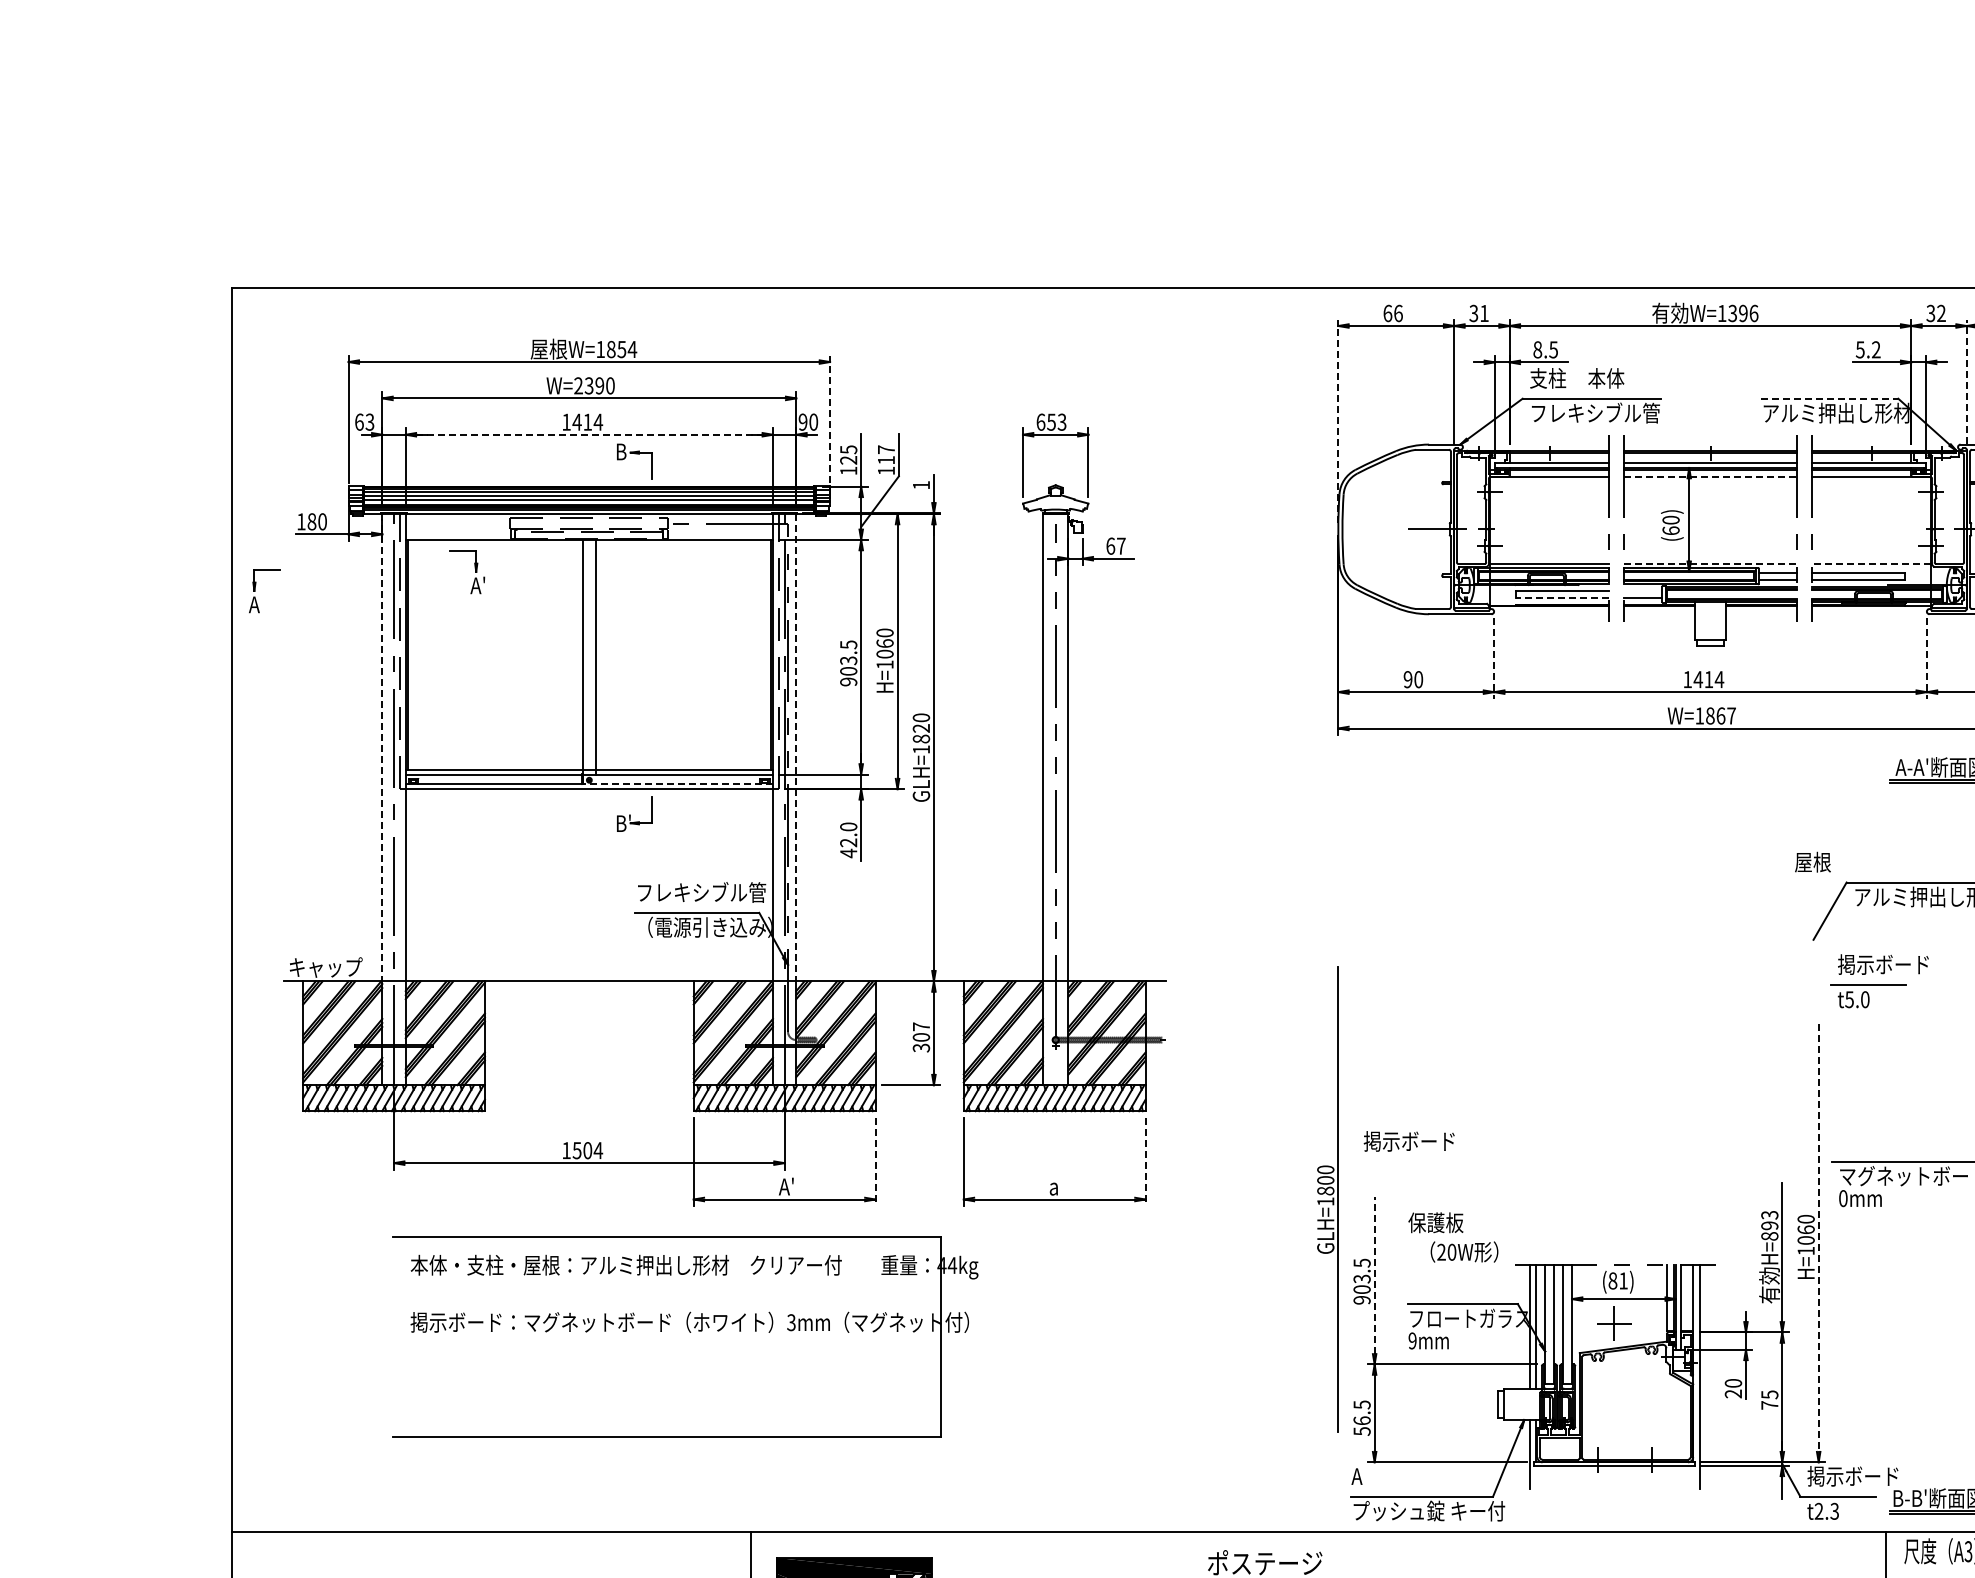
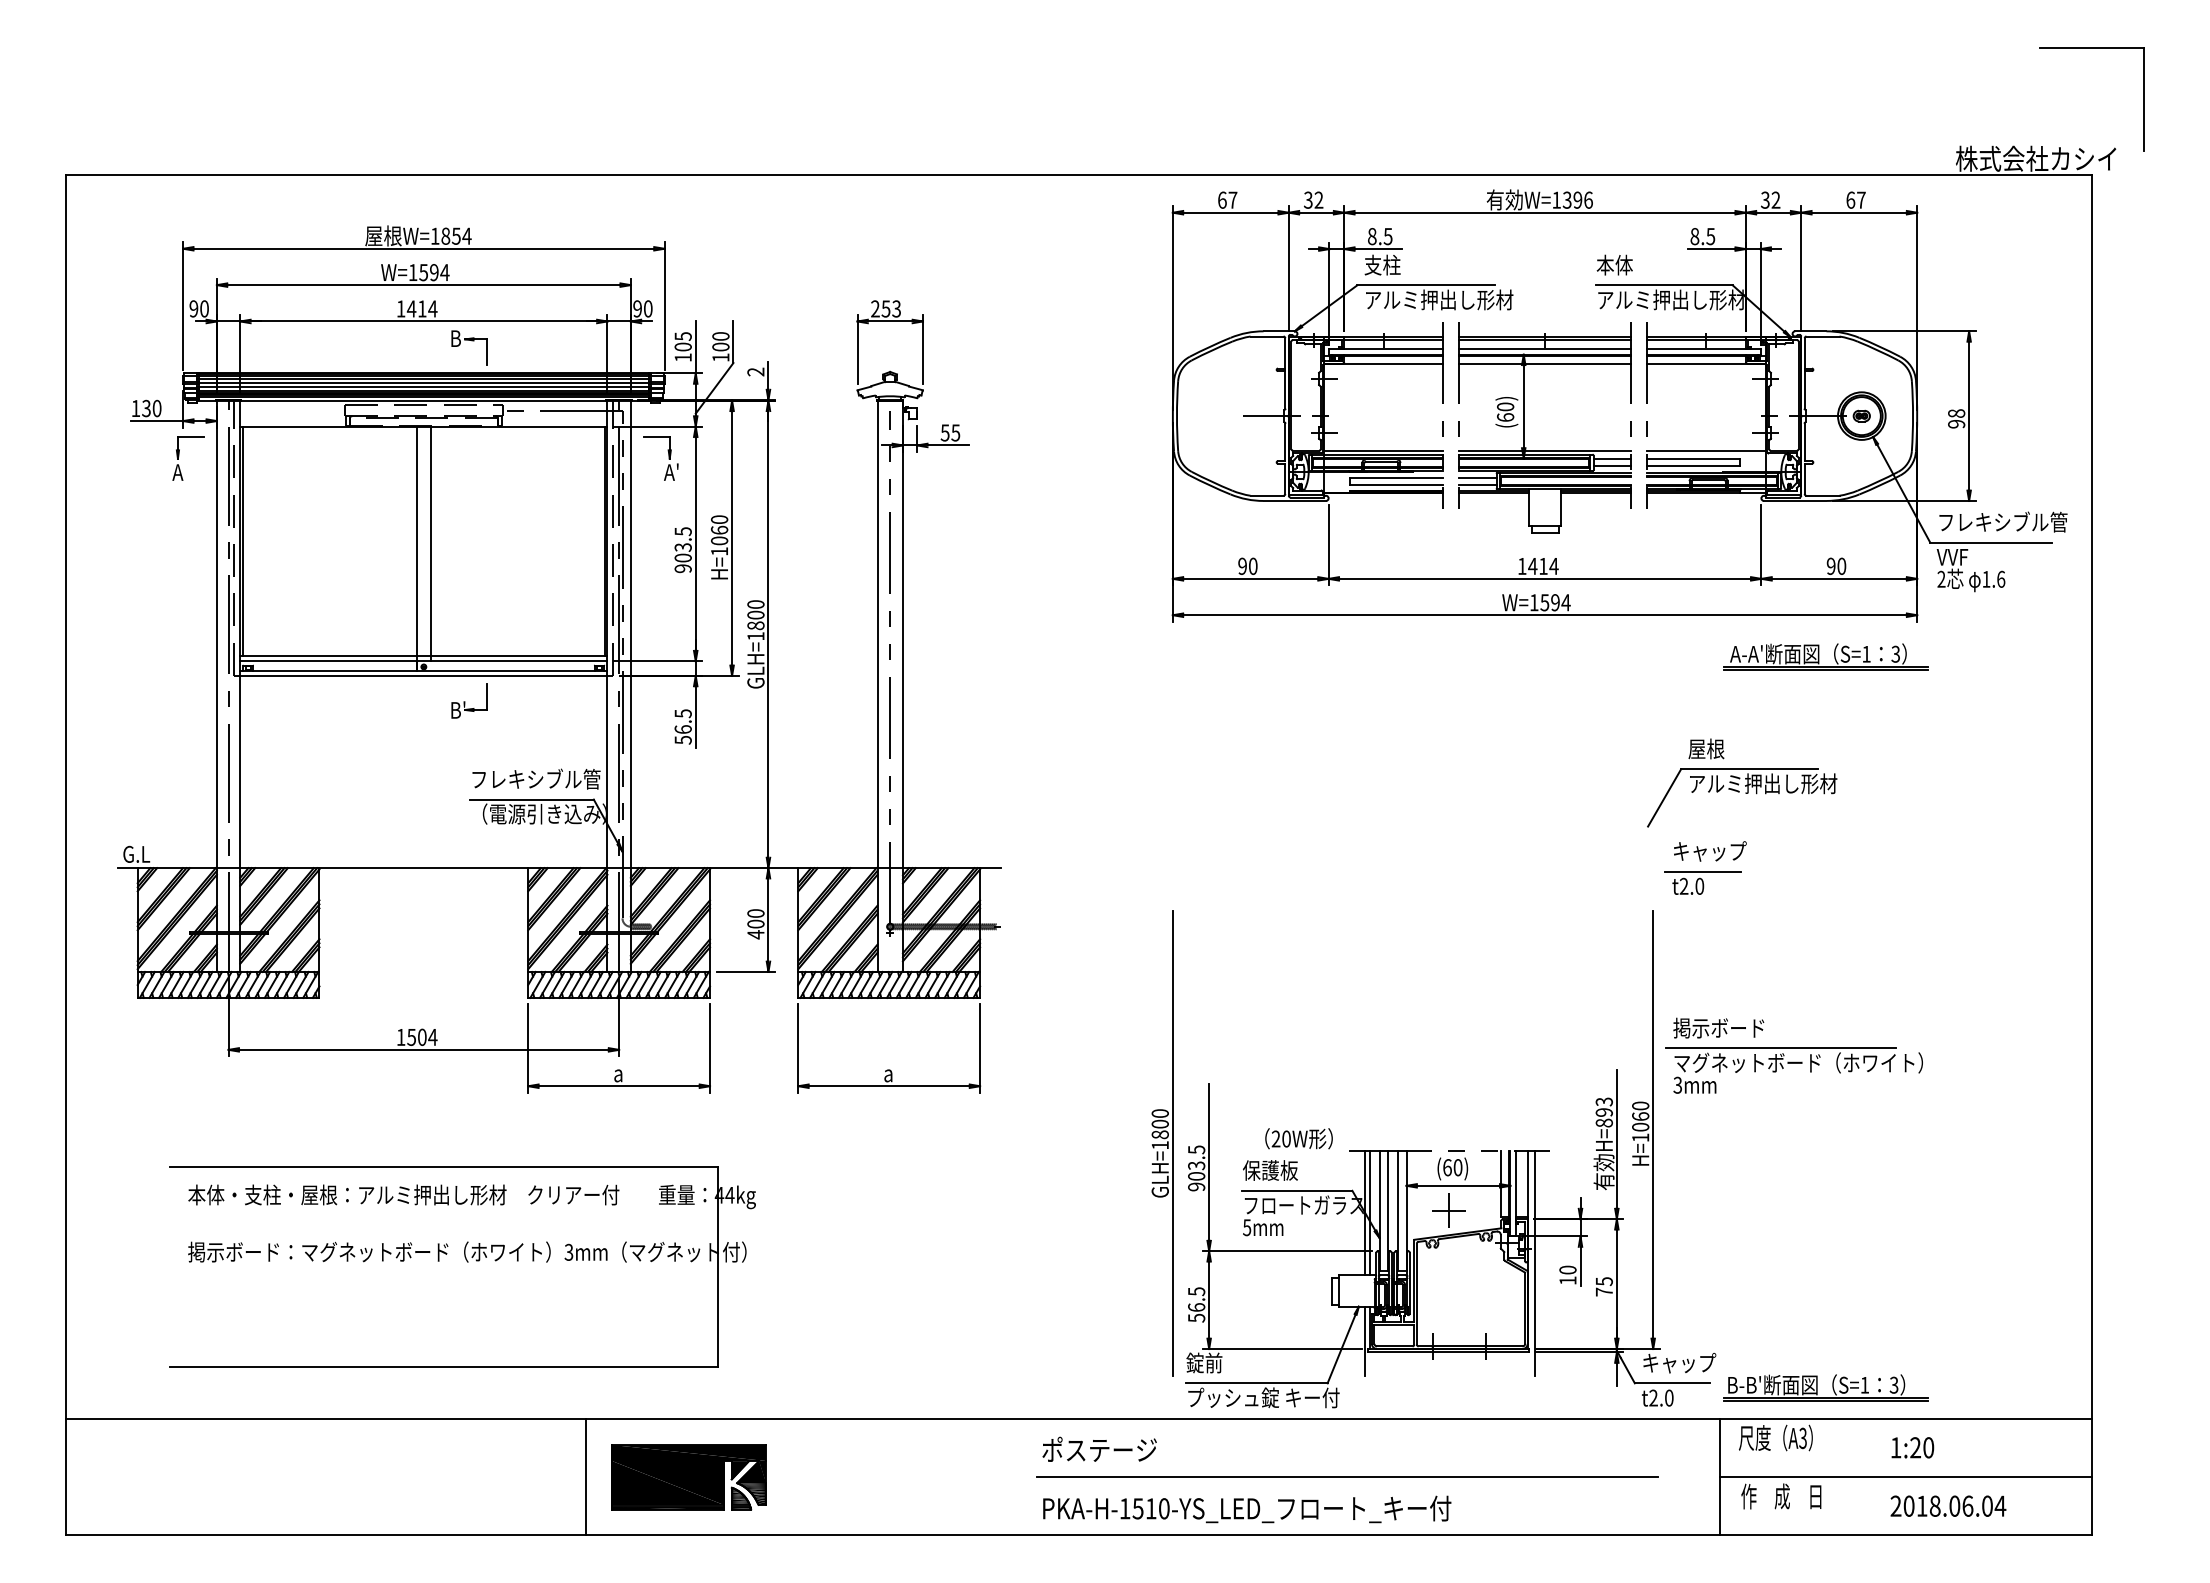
text: (1397, 312) -> (1232, 199), 66 -> 67
text: (1483, 312) -> (1318, 199), 31 -> 32
text: (1867, 349) -> (1702, 236), 5.2 -> 8.5
text: (1605, 377) -> (1614, 264), moved
line: (1966, 381) -> (1801, 268), dashed -> solid
text: (593, 385) -> (428, 272), W=2390 -> W=1594
line: (1829, 398) -> (1664, 285), dashed -> solid
text: (1604, 412) -> (1439, 299), フレキシブル管 -> アルミ押出し形材
line: (829, 418) -> (664, 305), dashed -> solid
line: (1337, 420) -> (1172, 307), dashed -> solid
text: (363, 421) -> (198, 308), 63 -> 90
text: (1040, 421) -> (875, 308), 653 -> 253
line: (589, 434) -> (424, 321), dashed -> solid
text: (885, 454) -> (720, 341), 117 -> 100
text: (847, 459) -> (682, 346), 125 -> 105
line: (1710, 476) -> (1545, 363), dashed -> solid
text: (920, 484) -> (755, 371), 1 -> 2
text: (311, 521) -> (146, 408), 180 -> 130
text: (1115, 545) -> (950, 432), 67 -> 55
line: (1710, 563) -> (1545, 450), dashed -> solid
line: (1871, 563) -> (1706, 450), dashed -> solid
part: (474, 571) -> (668, 458), moved
part: (255, 588) -> (179, 456), moved
line: (1642, 590) -> (1477, 477), added
line: (1561, 597) -> (1396, 484), dashed -> solid
line: (1493, 658) -> (1328, 545), dashed -> solid
line: (1926, 658) -> (1761, 545), dashed -> solid
text: (1720, 715) -> (1555, 602), W=1867 -> W=1594
text: (920, 727) -> (755, 614), GLH=1820 -> GLH=1800
line: (381, 747) -> (216, 634), dashed -> solid
line: (795, 747) -> (630, 634), dashed -> solid
line: (676, 783) -> (511, 670), dashed -> solid
text: (847, 840) -> (682, 727), 42.0 -> 56.5
text: (1812, 861) -> (1706, 748), moved
text: (1882, 964) -> (1717, 851), 掲示ボード -> キャップ
text: (325, 967) -> (160, 854), キャップ -> G.L
text: (1848, 998) -> (1683, 885), t5.0 -> t2.0
text: (920, 1037) -> (755, 924), 307 -> 400
text: (1408, 1140) -> (1718, 1027), moved
line: (875, 1162) -> (710, 1049), dashed -> solid
line: (1145, 1162) -> (980, 1049), dashed -> solid
text: (785, 1186) -> (620, 1073), A' -> a
text: (1842, 1197) -> (1677, 1084), 0mm -> 3mm
part: (1327, 1199) -> (1162, 1143), moved
text: (1435, 1222) -> (1270, 1170), moved
line: (1818, 1238) -> (1653, 1125), dashed -> solid
line: (1374, 1275) -> (1209, 1162), dashed -> solid
text: (1617, 1280) -> (1452, 1167), (81) -> (60)
part: (688, 1331) -> (466, 1261), moved
text: (1412, 1340) -> (1247, 1227), 9mm -> 5mm
text: (1732, 1393) -> (1567, 1280), 20 -> 10
text: (1369, 1475) -> (1204, 1362), A -> 錠前
text: (1852, 1475) -> (1687, 1362), 掲示ボード -> キャップ
text: (1833, 1510) -> (1668, 1397), t2.3 -> t2.0

